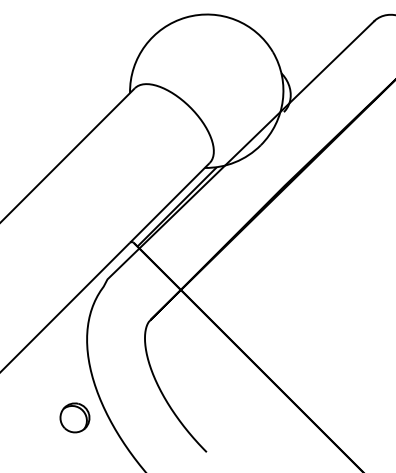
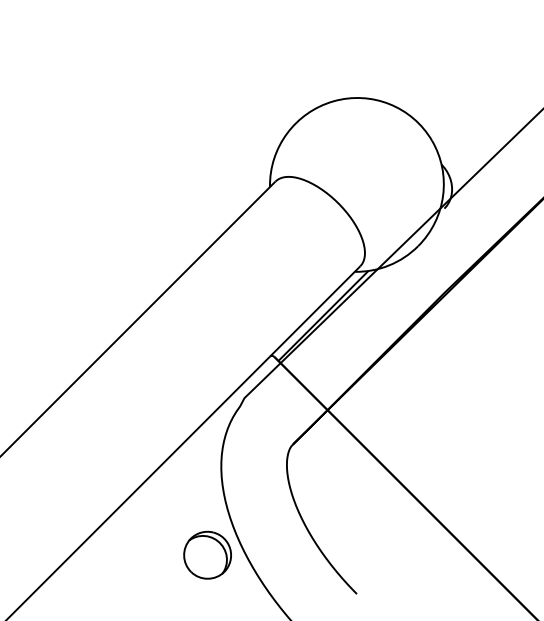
part: (74, 417) -> (207, 554), size x1.43

